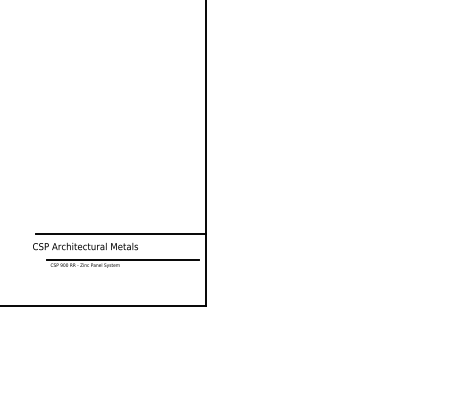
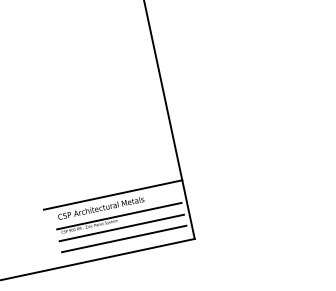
text: (85, 246) -> (101, 208), moved
line: (122, 274) -> (121, 227), added
line: (122, 288) -> (123, 239), added

